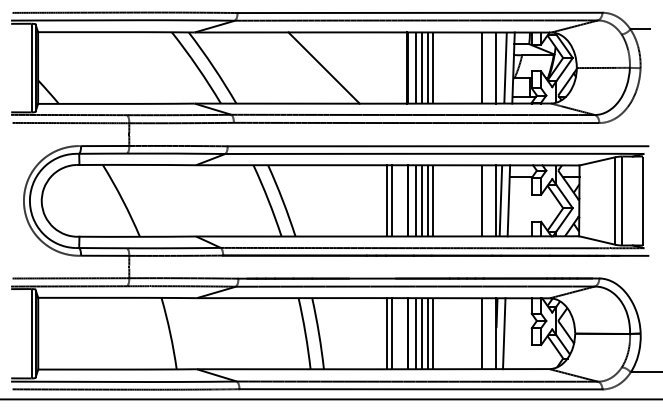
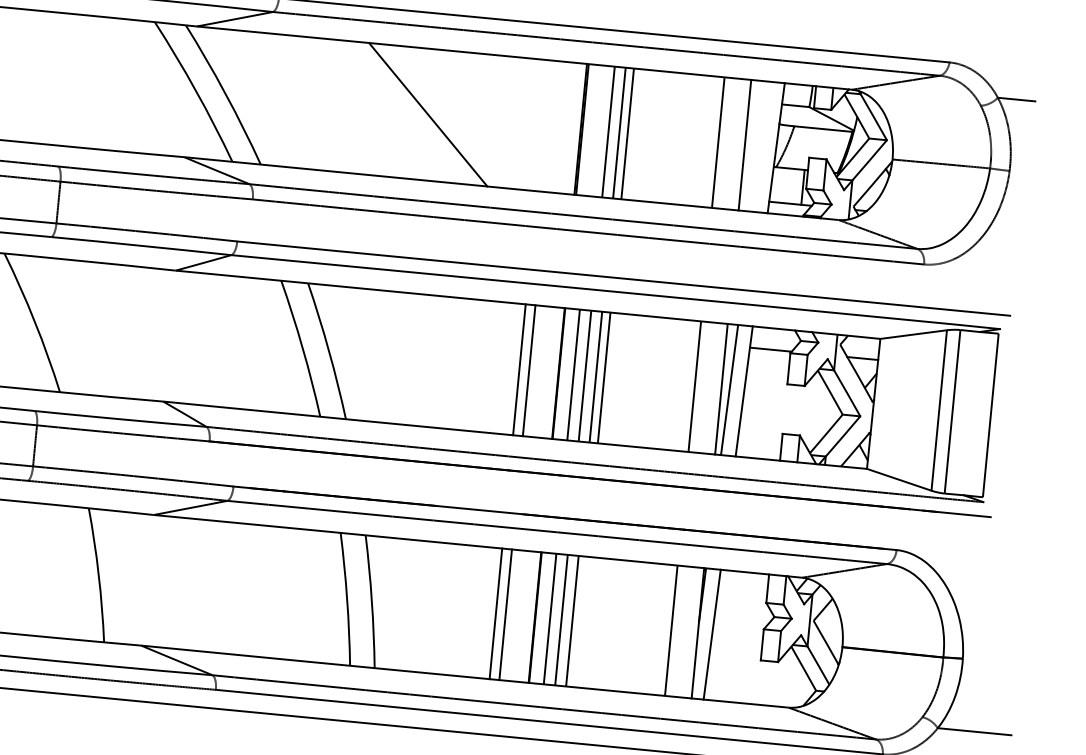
line: (416, 67) -> (598, 130), removed
line: (505, 67) -> (761, 145), removed
line: (432, 333) -> (580, 621), removed

